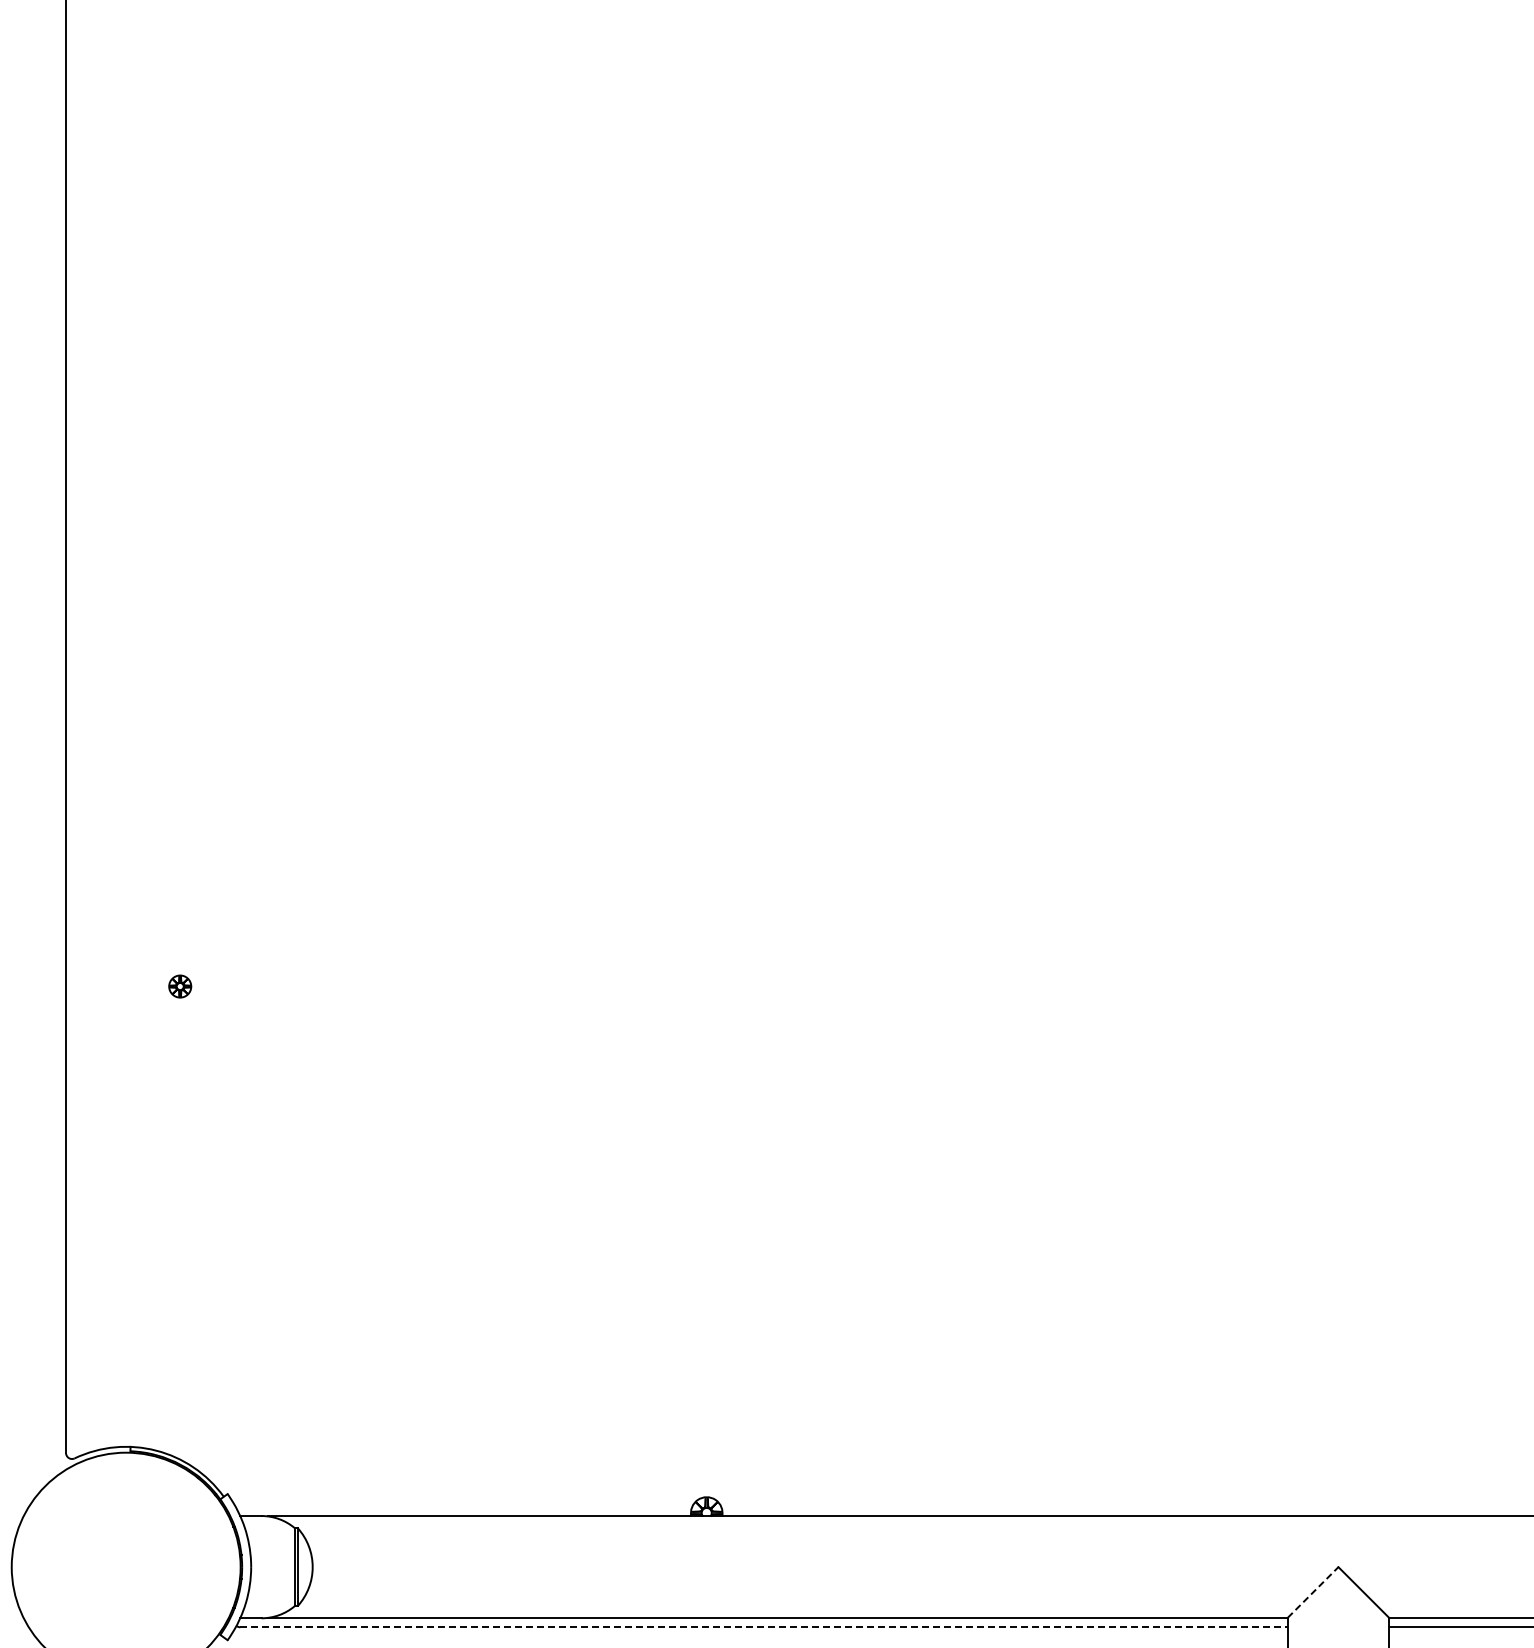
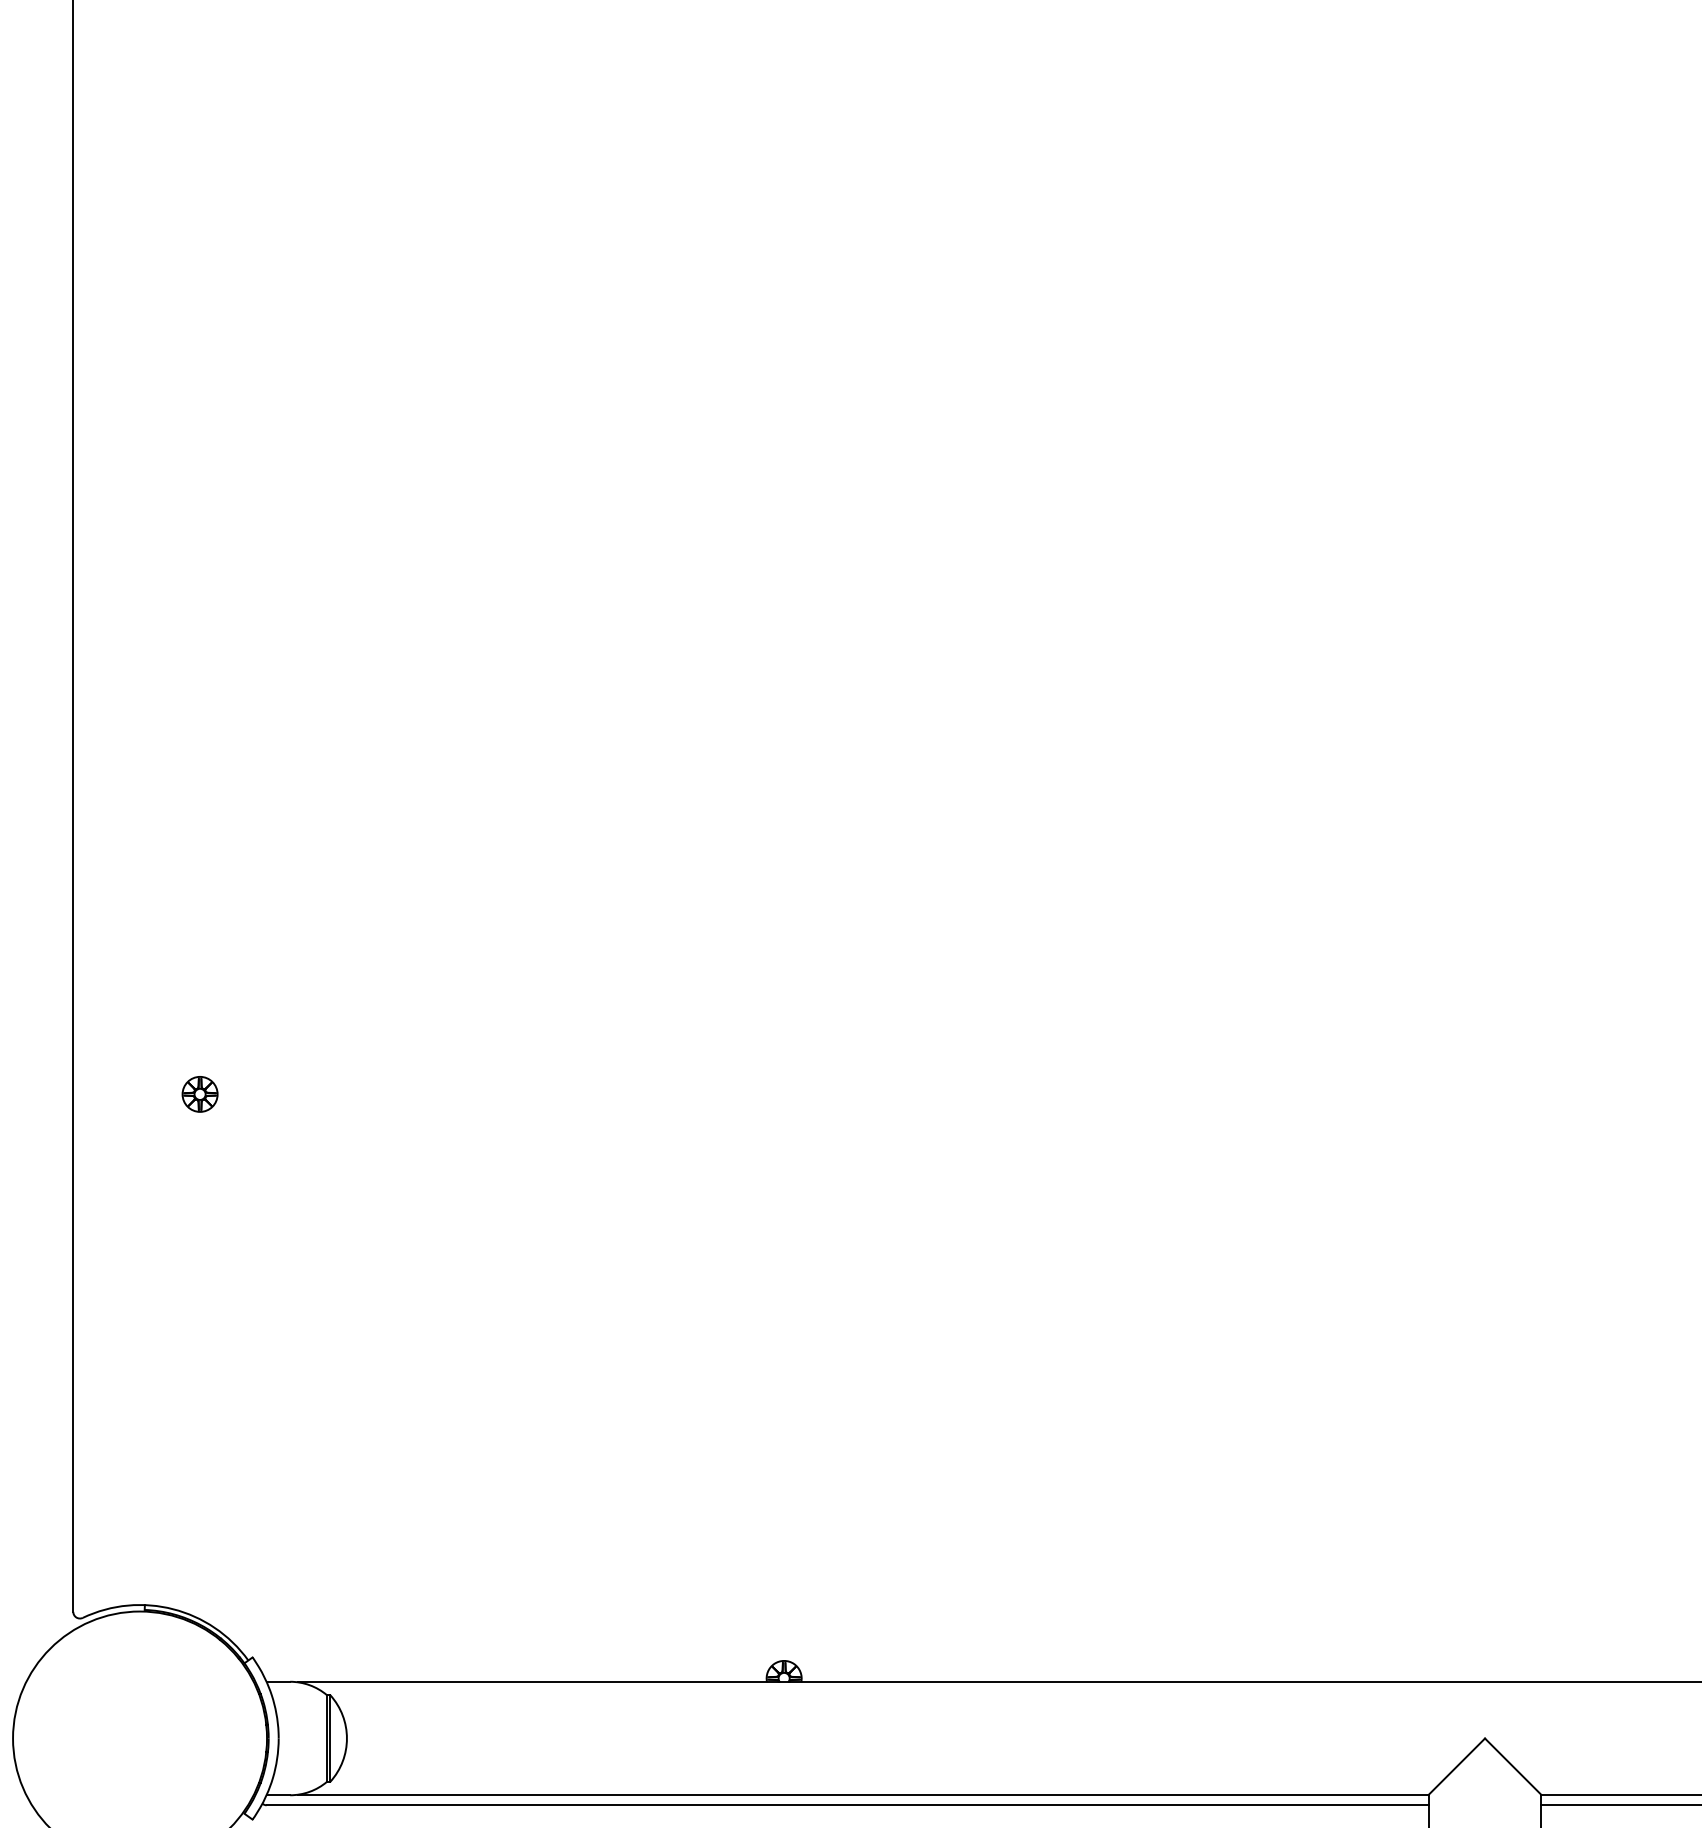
part: (179, 986) -> (199, 1094), size x1.43
line: (1313, 1592) -> (1457, 1766), dashed -> solid
line: (764, 1627) -> (848, 1805), dashed -> solid

